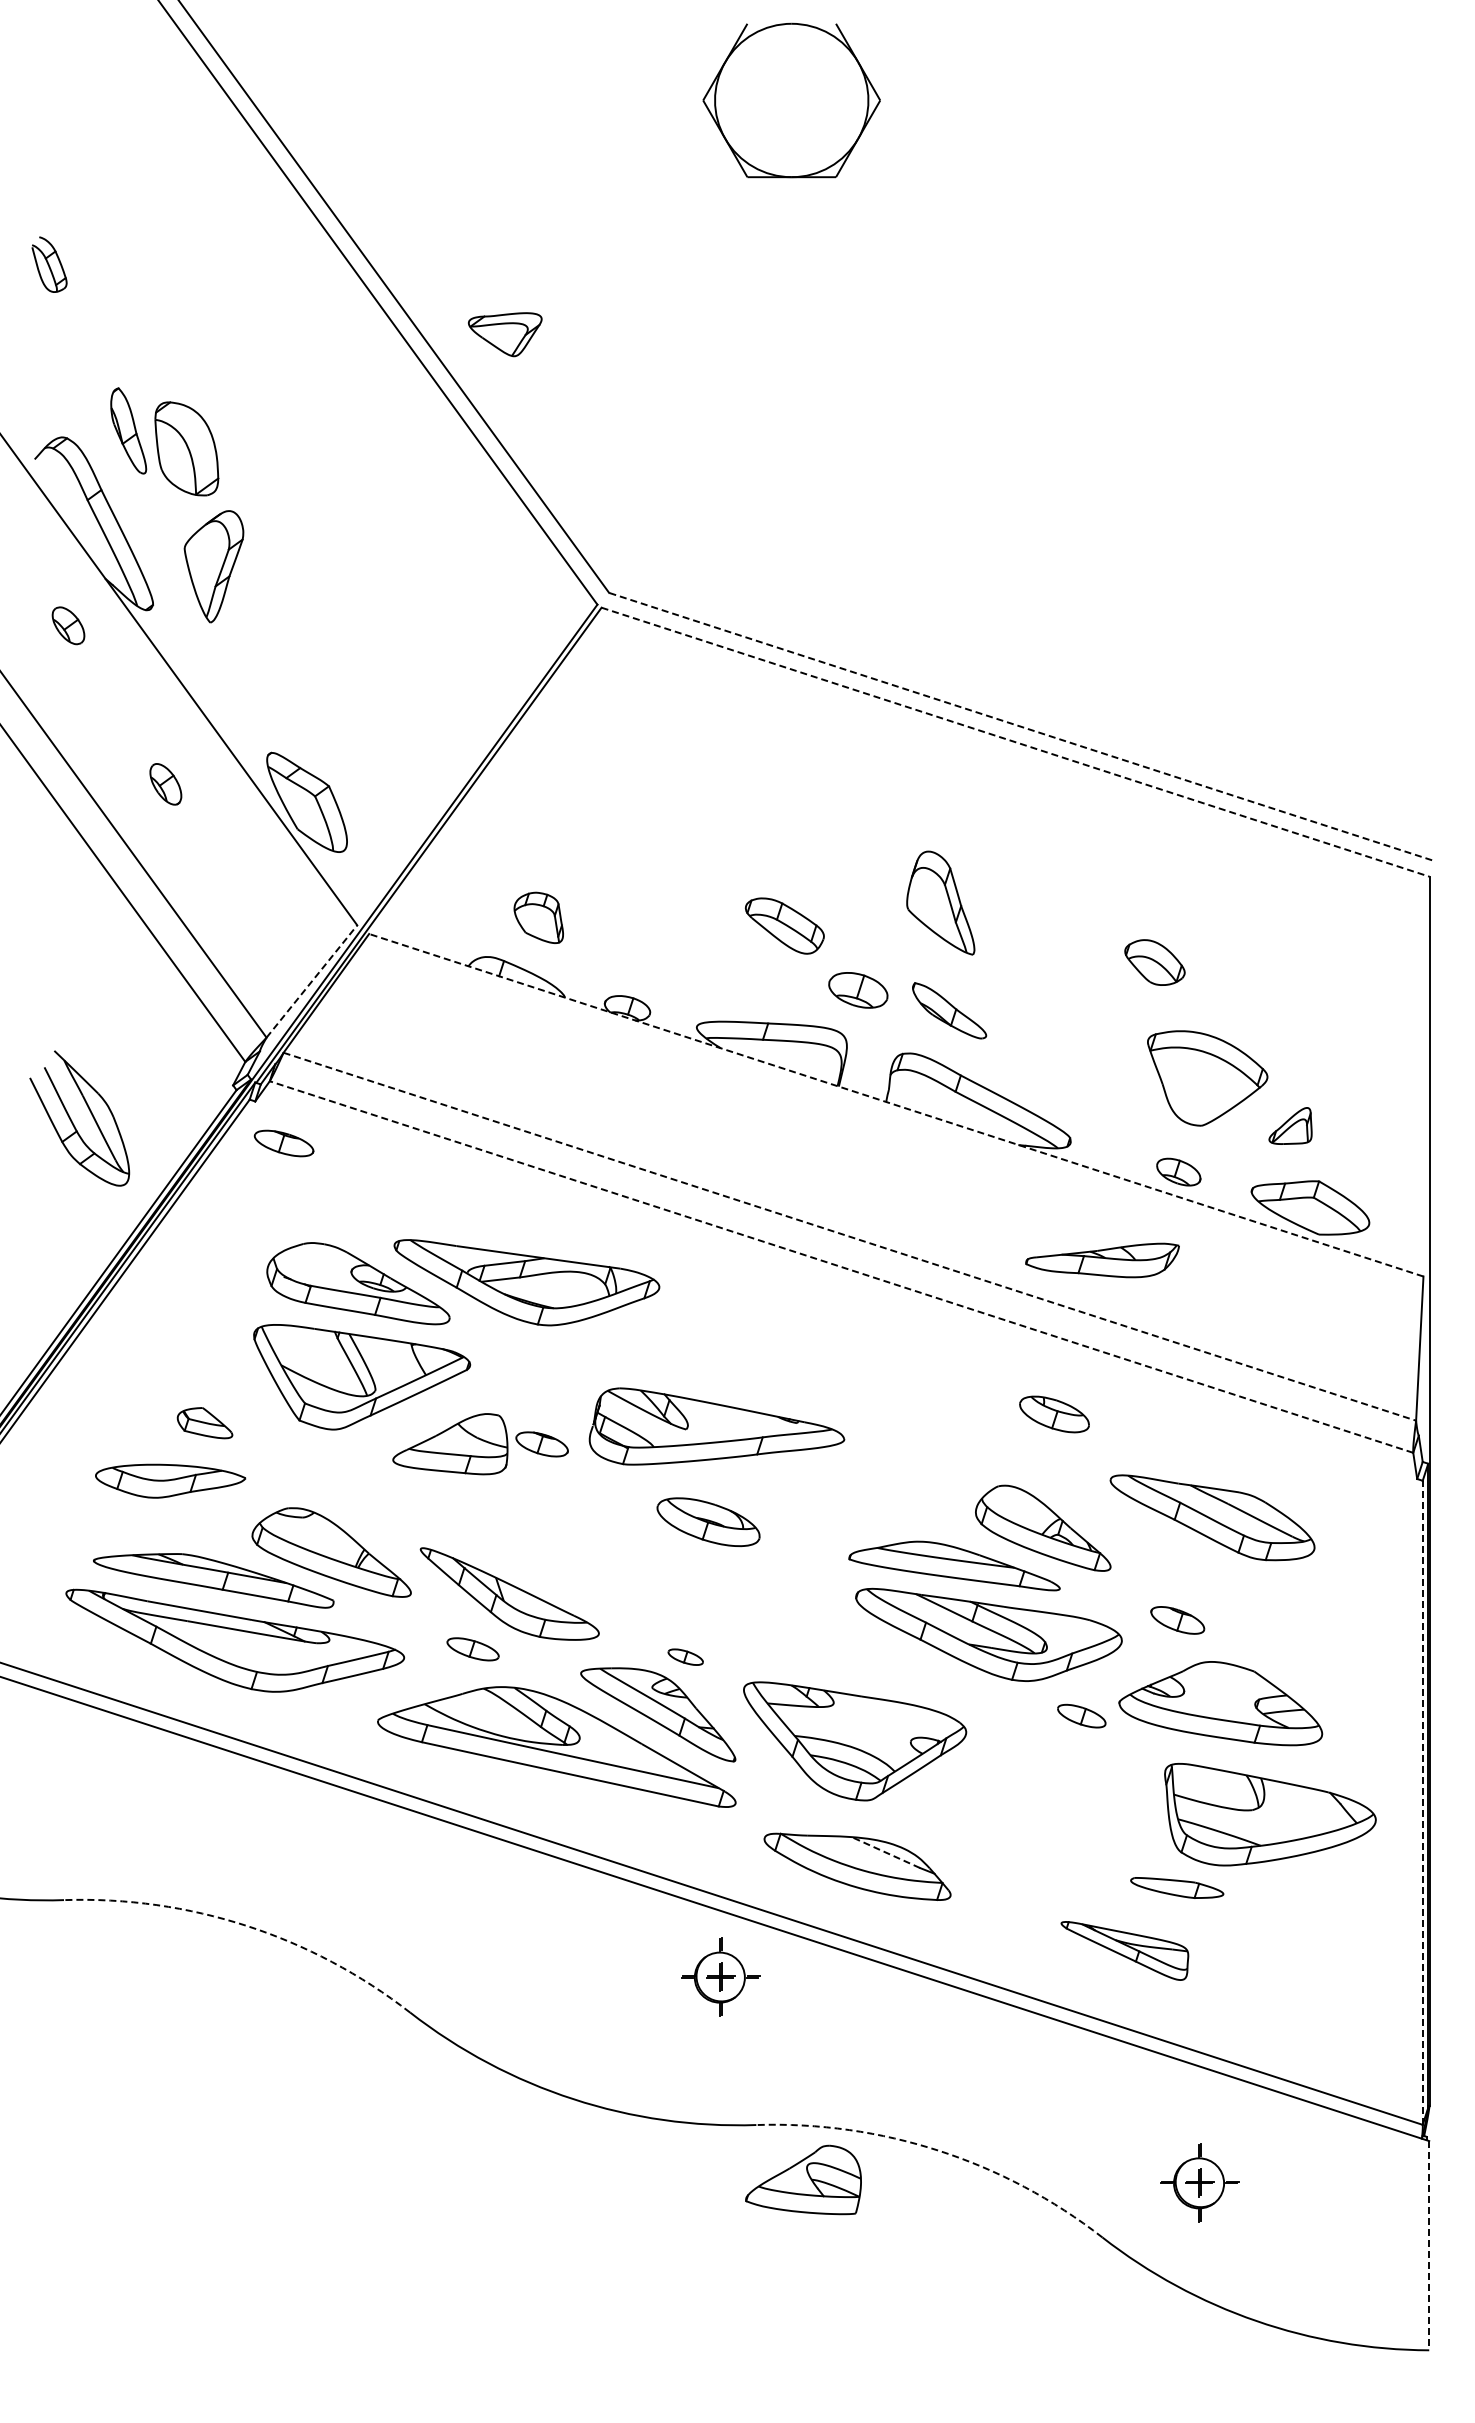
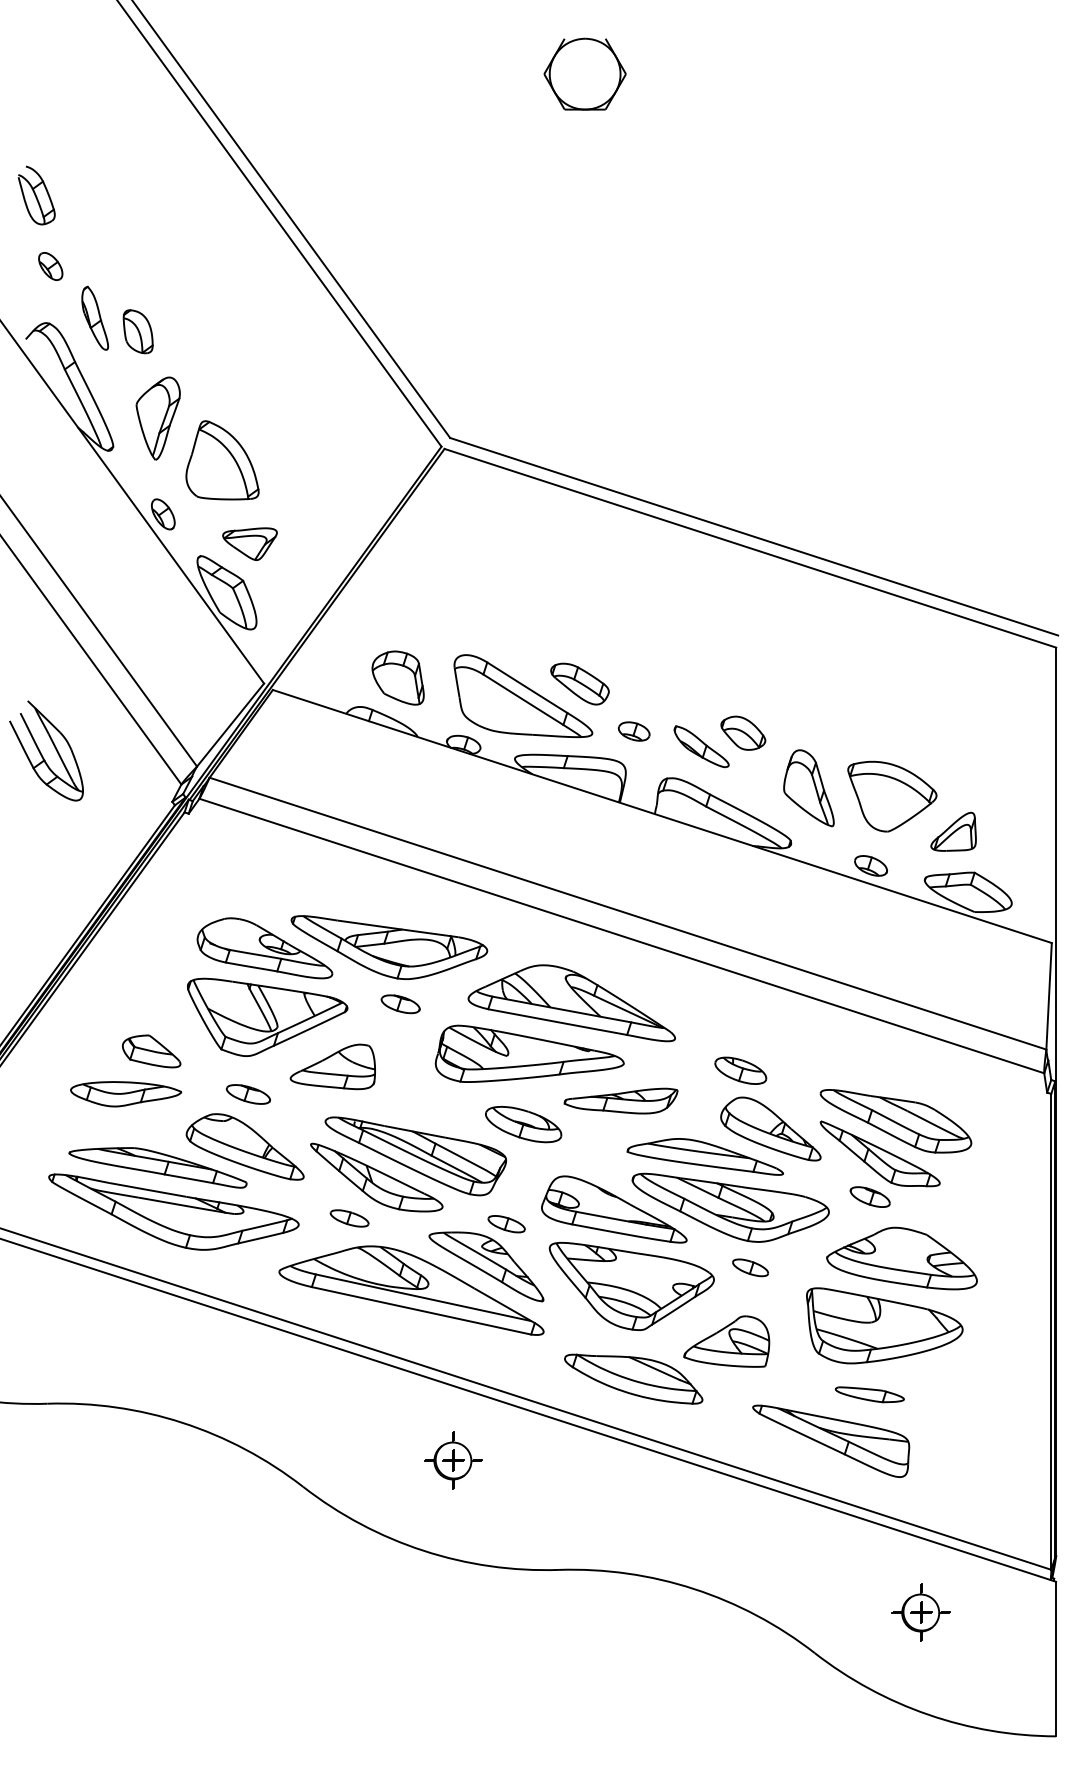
part: (791, 100) -> (584, 74), size x0.62
part: (49, 264) -> (36, 195), size x1.43
part: (505, 334) -> (250, 544), moved
part: (186, 449) -> (137, 332), size x0.62
part: (300, 623) -> (222, 460), added
part: (68, 625) -> (50, 266), moved
line: (1020, 726) -> (754, 536), dashed -> solid
line: (1016, 742) -> (751, 548), dashed -> solid
part: (165, 784) -> (163, 514), moved
part: (940, 902) -> (808, 787), moved
part: (538, 917) -> (397, 677), size x1.43
part: (708, 941) -> (523, 695), added
part: (1154, 962) -> (742, 733), moved
line: (312, 981) -> (231, 725), dashed -> solid
part: (857, 989) -> (633, 730), size x0.71
line: (895, 1105) -> (661, 816), dashed -> solid
part: (73, 1122) -> (41, 753), moved
part: (1290, 1125) -> (953, 831), size x1.43
part: (283, 1143) -> (248, 1094), moved
line: (850, 1236) -> (628, 913), dashed -> solid
part: (1102, 1260) -> (621, 1101), moved
line: (841, 1266) -> (621, 935), dashed -> solid
part: (773, 1357) -> (571, 1002), added
part: (1054, 1414) -> (740, 1070), moved
part: (204, 1422) -> (151, 1050), size x1.43
part: (541, 1444) -> (400, 1004), moved
part: (1190, 1561) -> (879, 1153), added
part: (562, 1564) -> (415, 1155), added
part: (831, 1636) -> (614, 1208), added
part: (685, 1657) -> (506, 1224), size x1.43
part: (1081, 1715) -> (750, 1267), moved
line: (1422, 1802) -> (1051, 1331), dashed -> solid
part: (1270, 1814) -> (884, 1325), moved
line: (885, 1852) -> (654, 1368), dashed -> solid
arc: (246, 1925) -> (182, 1422), dashed -> solid
part: (1124, 1950) -> (830, 1440), size x1.67
part: (720, 1976) -> (453, 1460), moved
arc: (939, 2150) -> (694, 1588), dashed -> solid
part: (803, 2179) -> (726, 1341), moved
part: (1199, 2182) -> (921, 1612), moved
line: (1429, 2245) -> (1056, 1658), dashed -> solid

